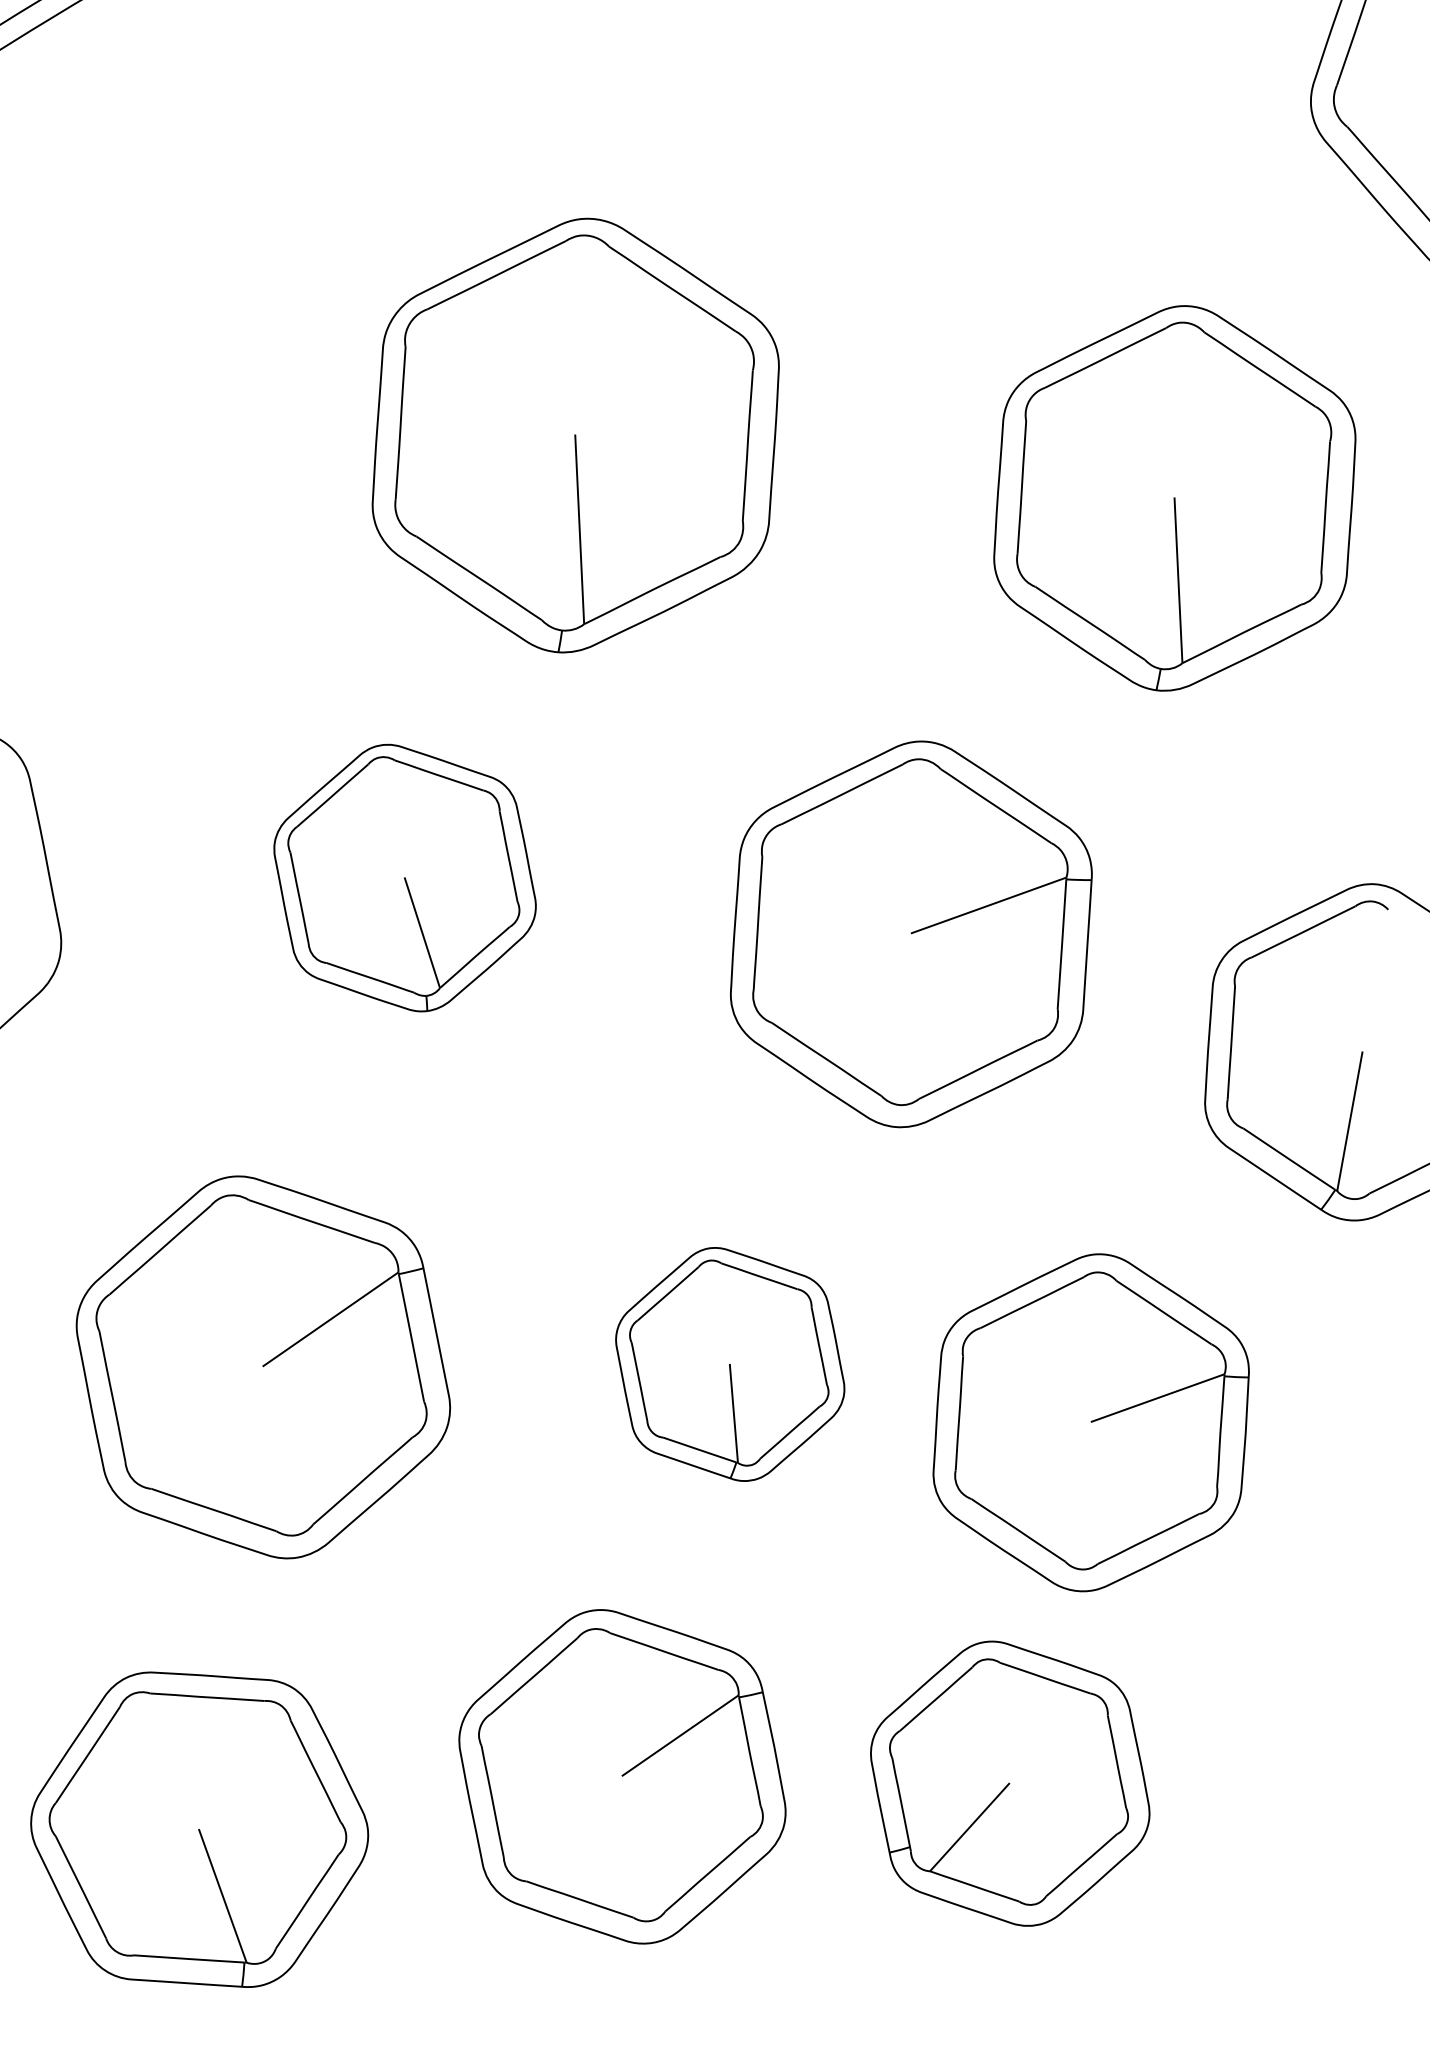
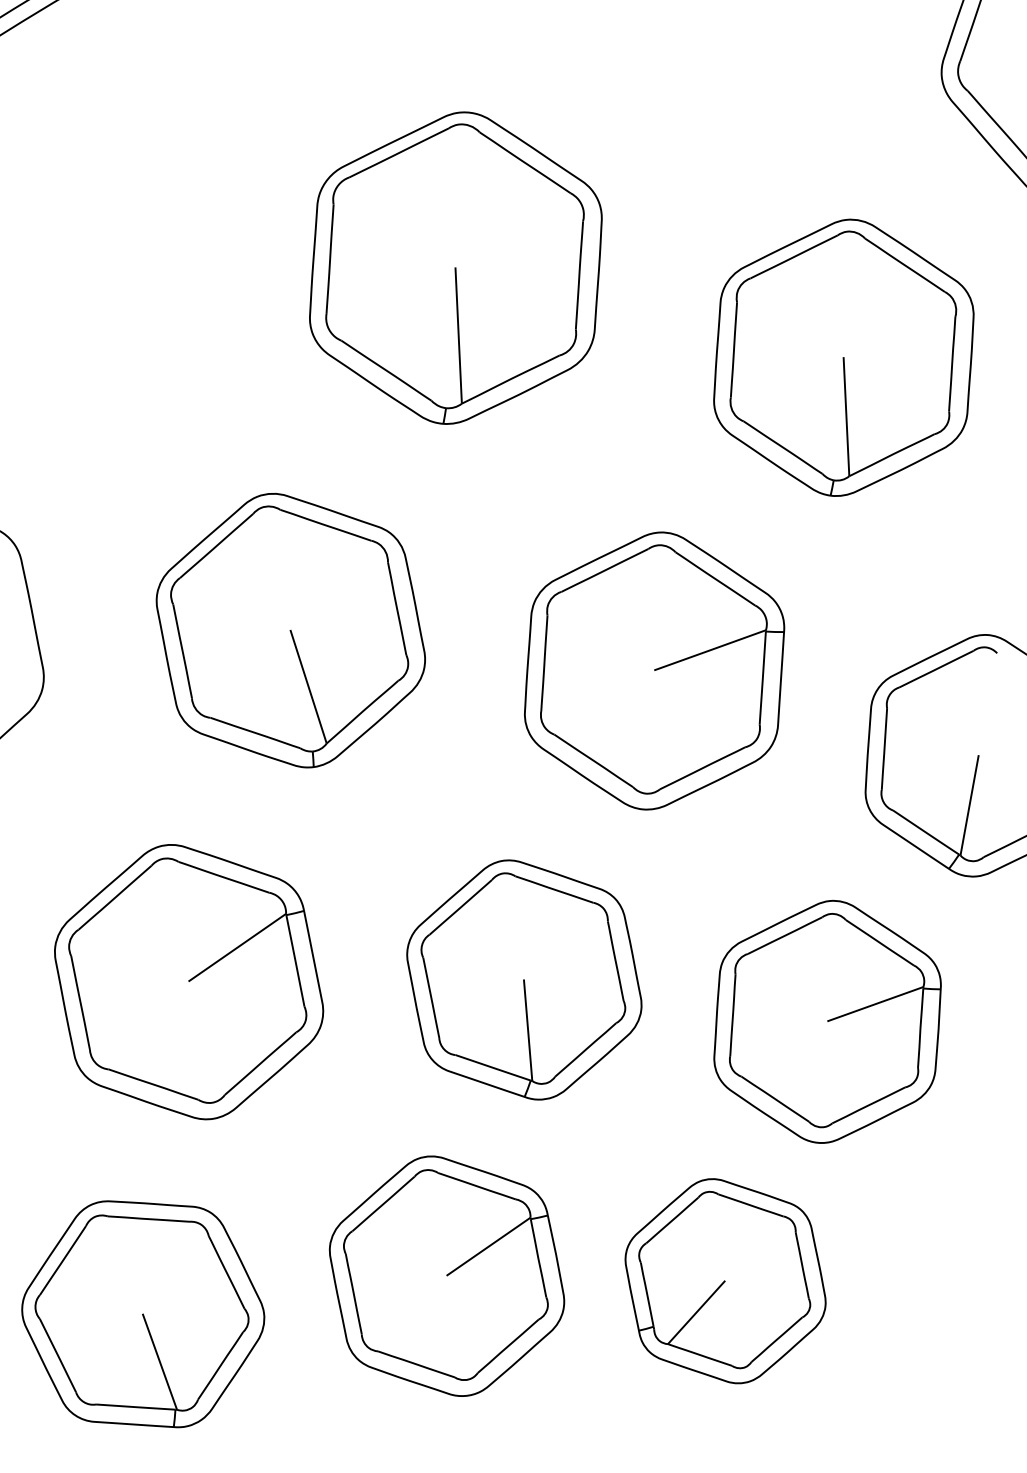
part: (575, 435) -> (455, 268), moved
part: (404, 877) -> (290, 630), size x1.43
part: (730, 1364) -> (524, 980), size x1.43
part: (1090, 1422) -> (827, 1021), moved

